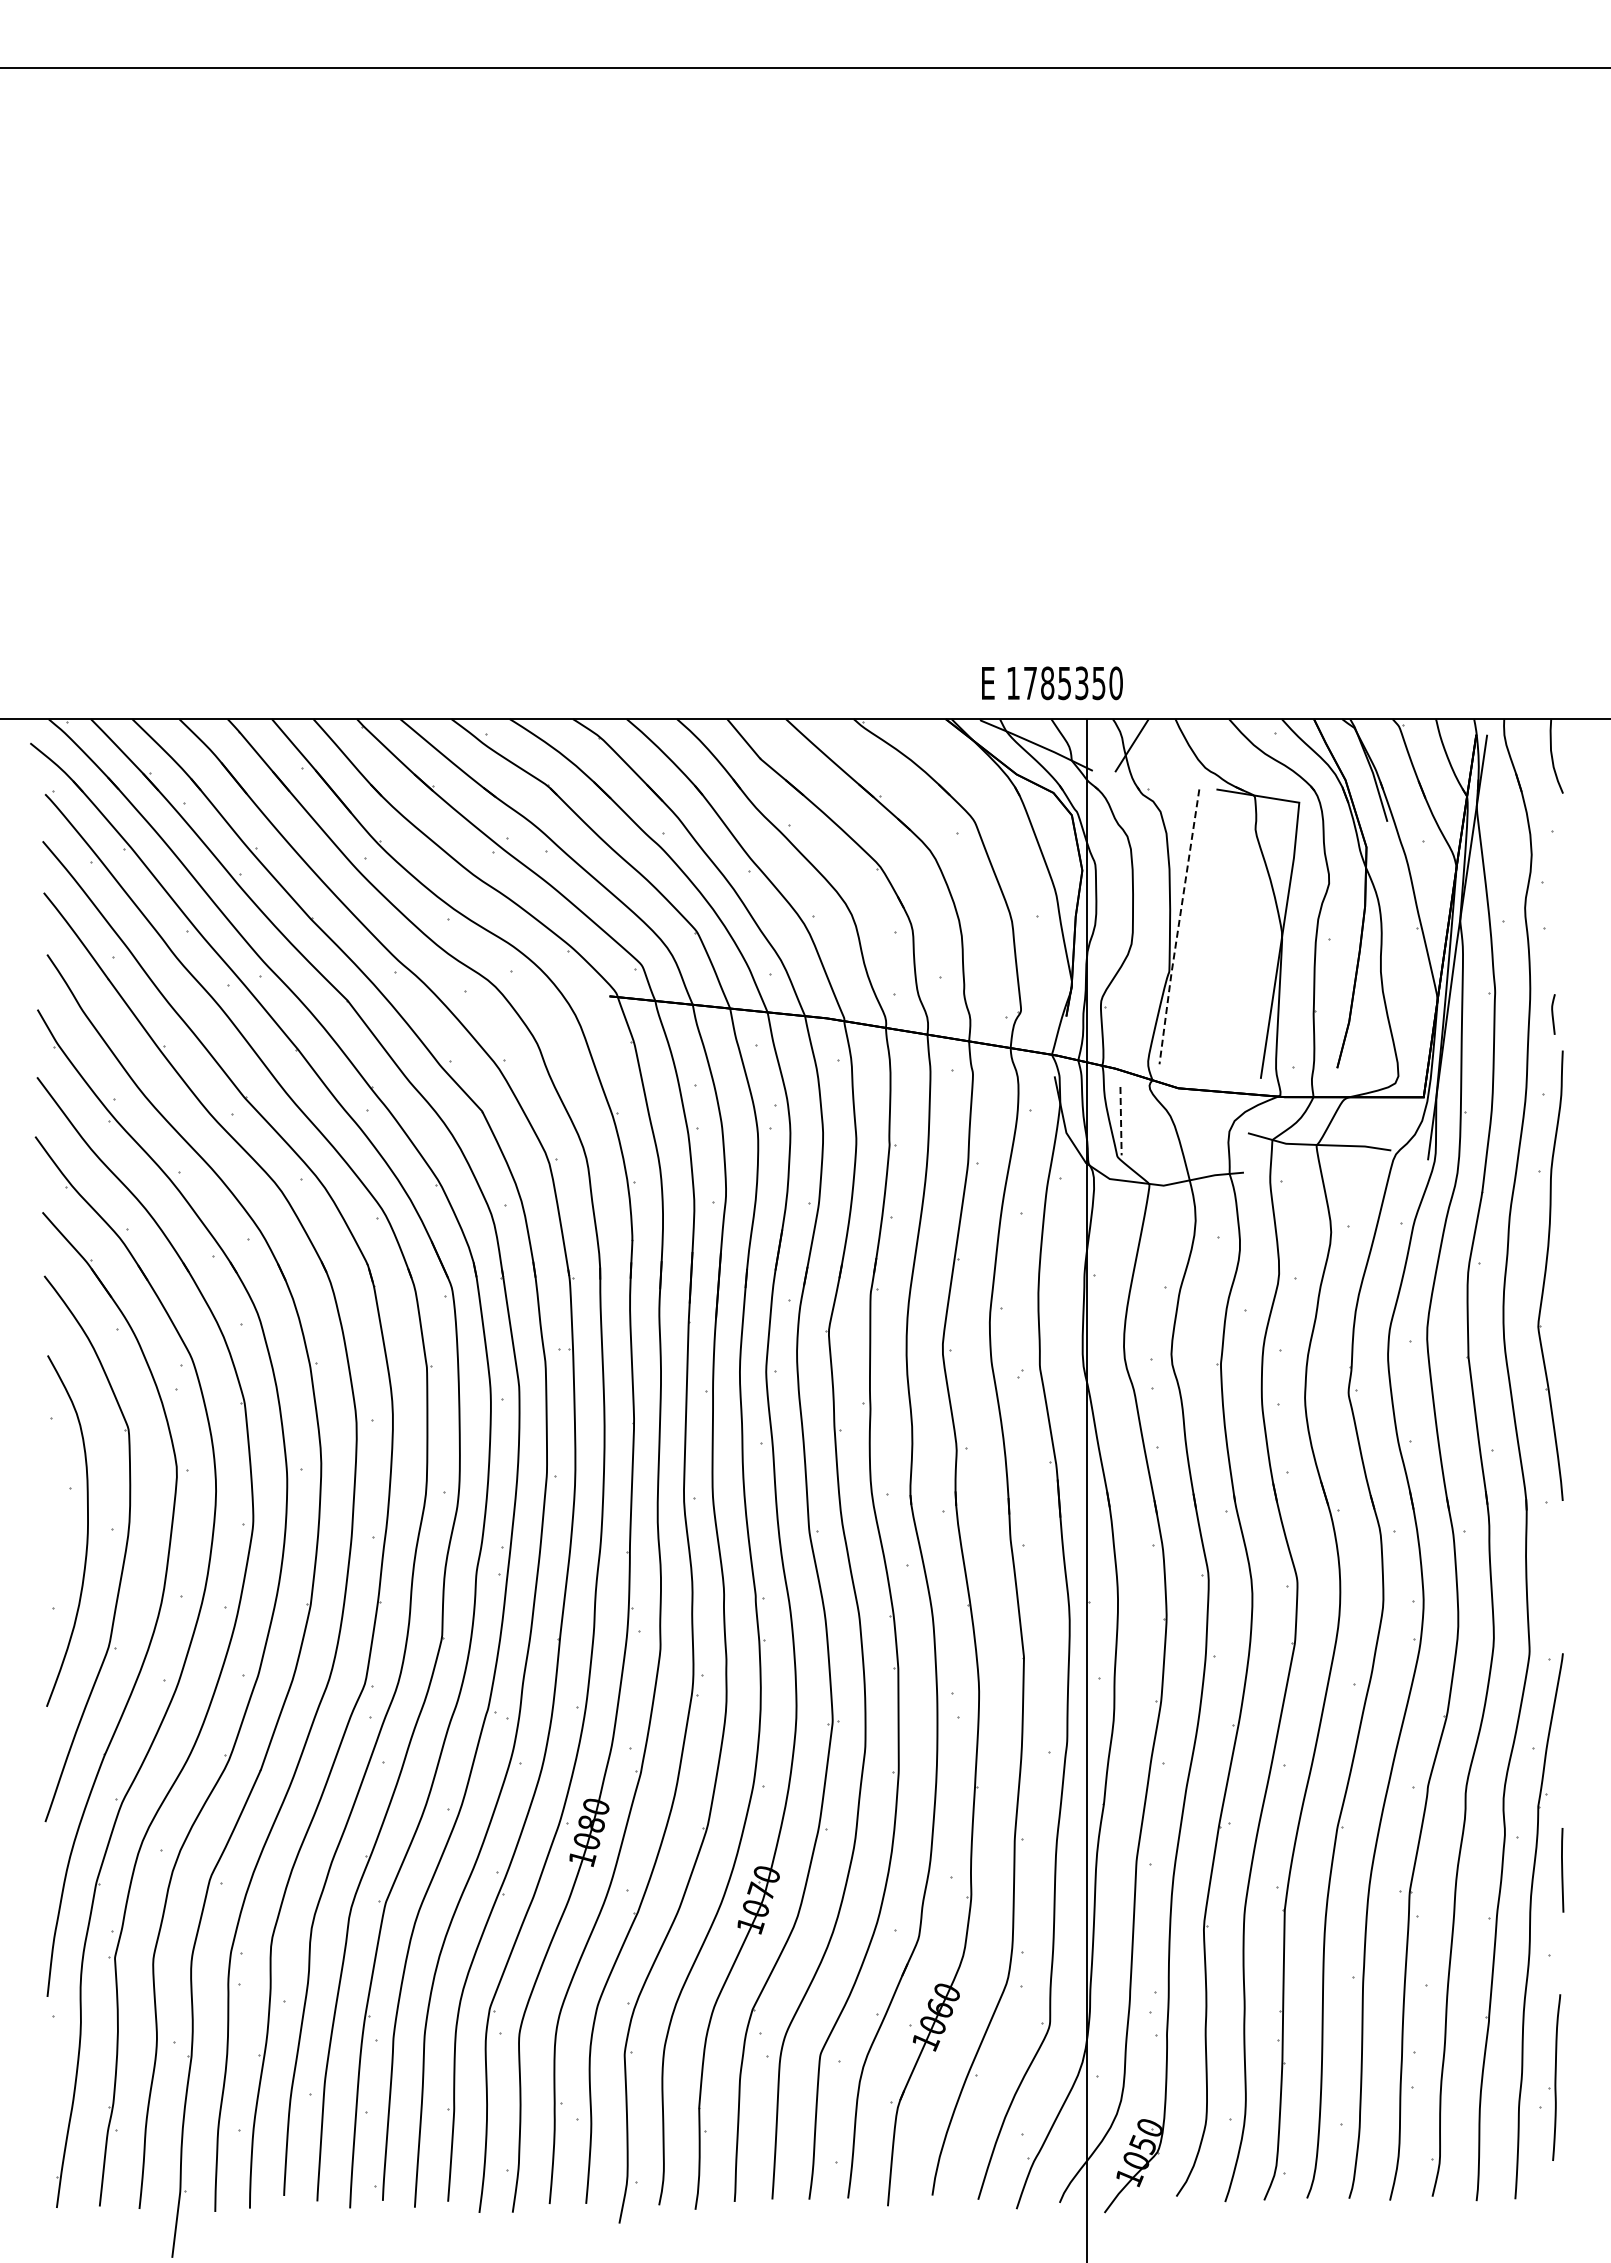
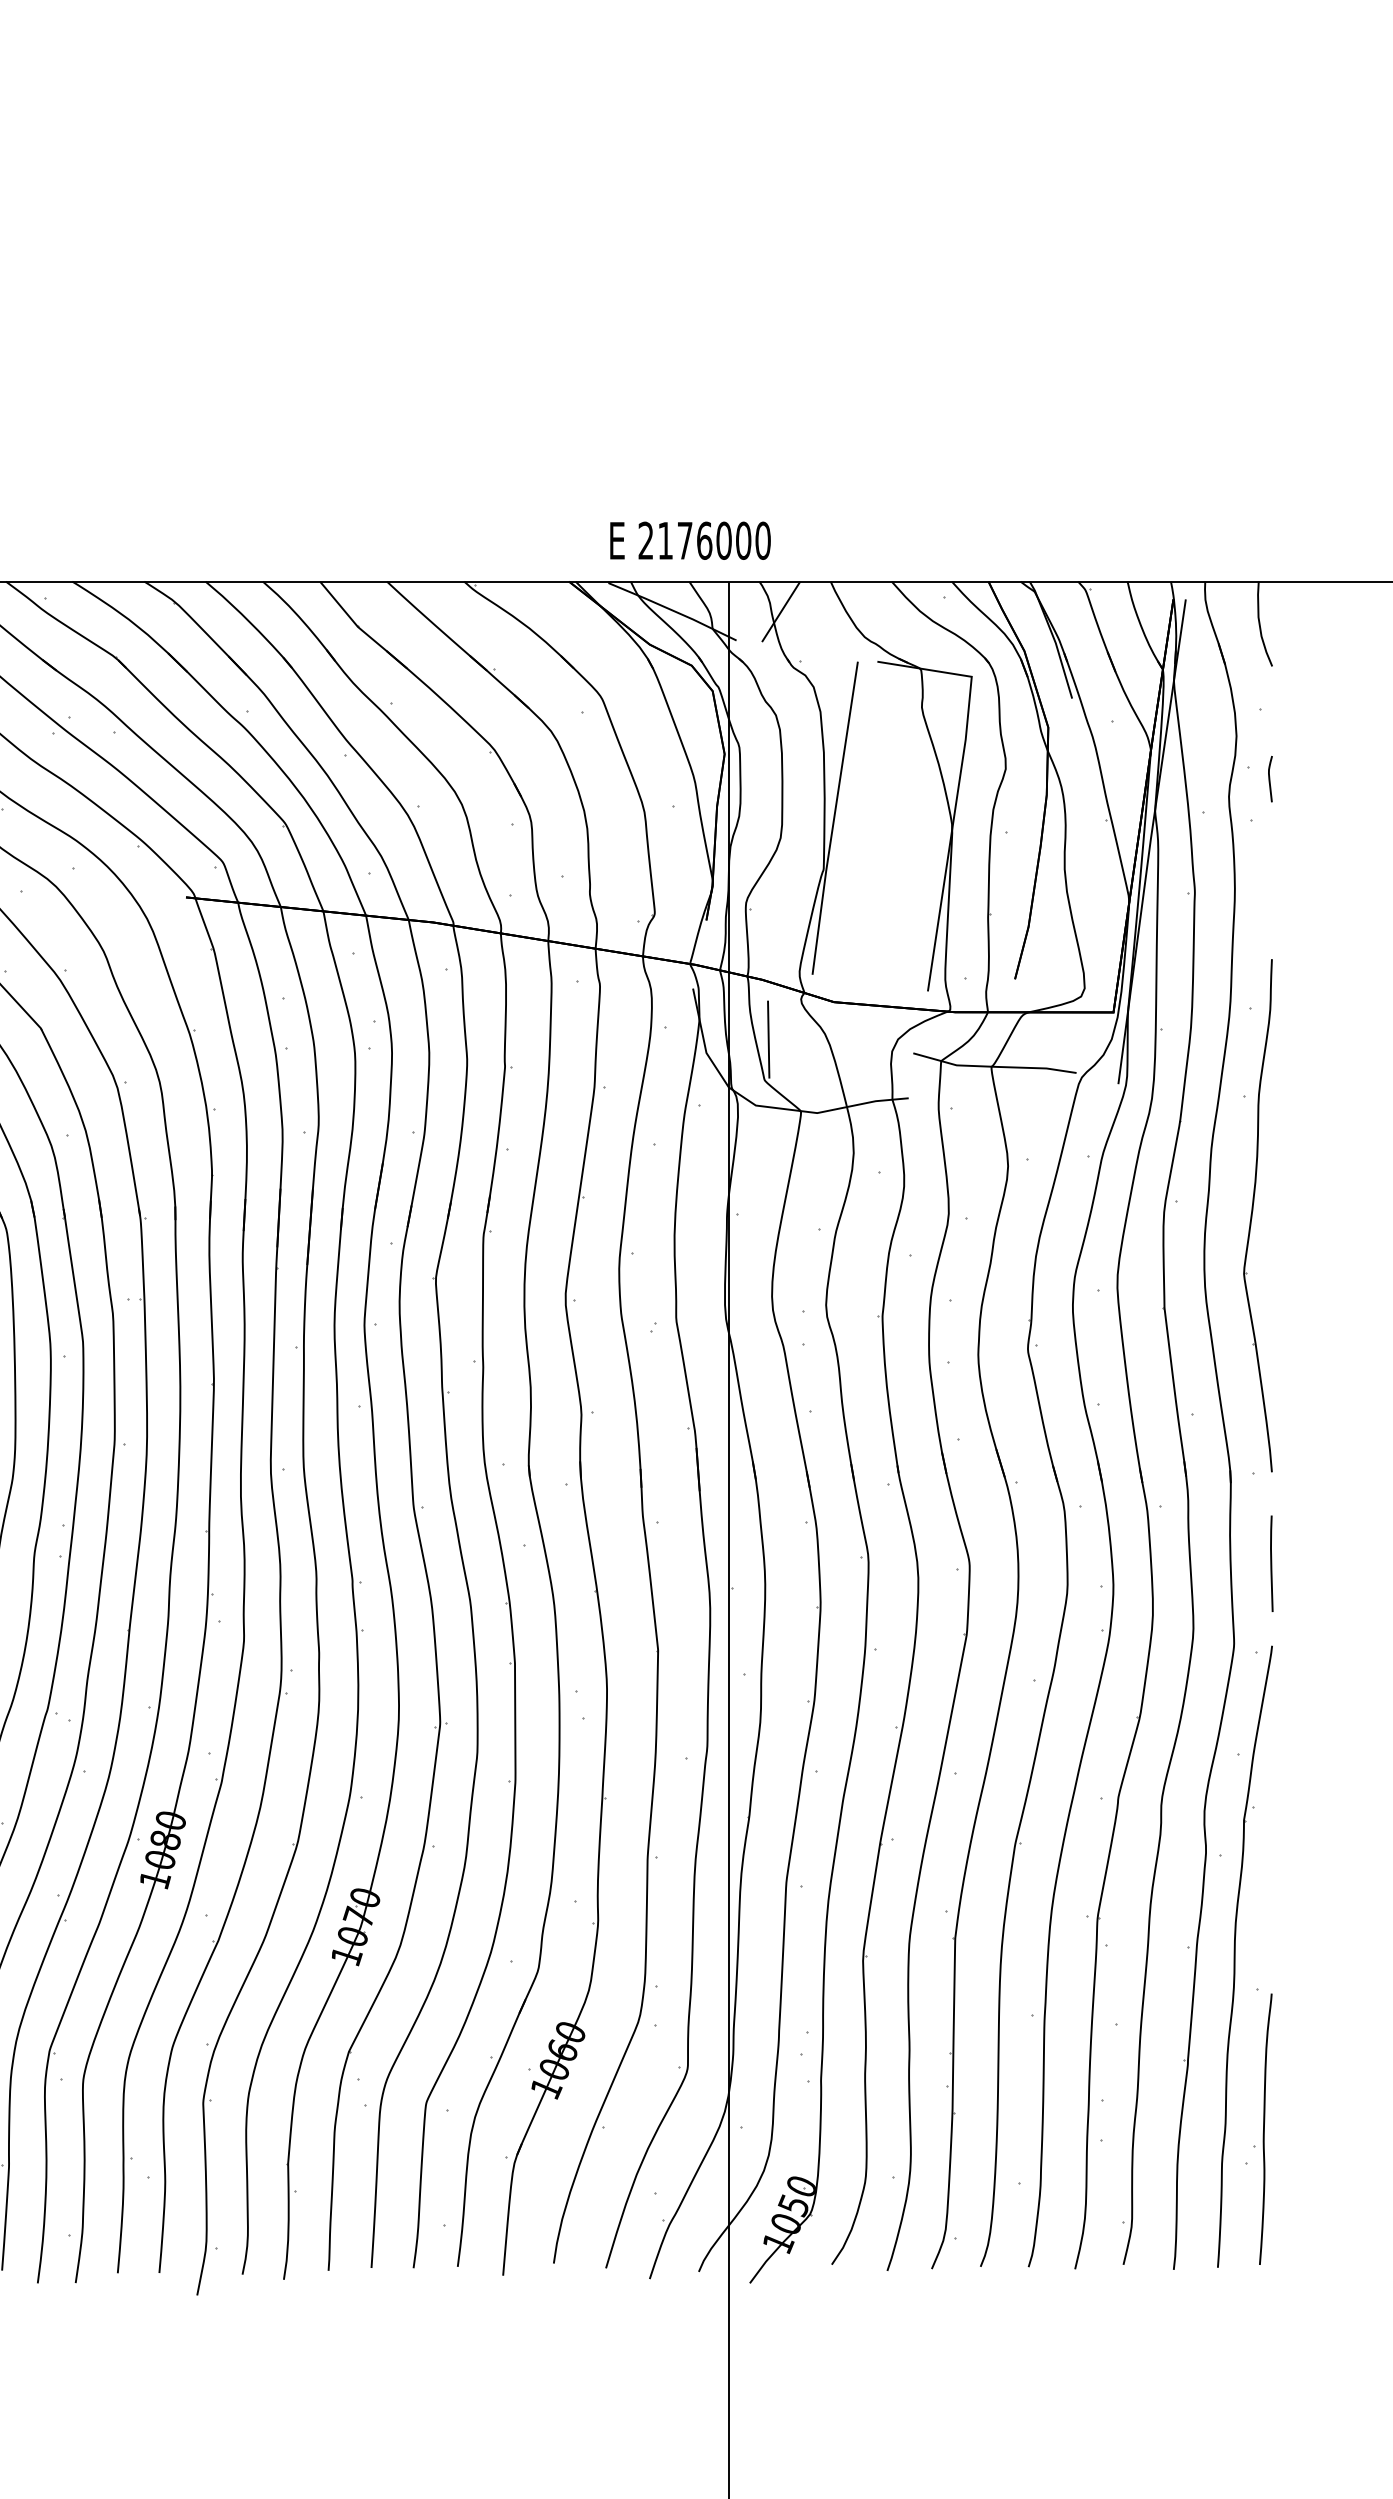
text: (1055, 683) -> (694, 541), 1785350 -> 2176000
line: (1178, 927) -> (834, 818), dashed -> solid
curve: (1553, 1014) -> (1270, 779), moved
line: (1121, 1121) -> (769, 1039), dashed -> solid
line: (1562, 1870) -> (1271, 1564), moved
part: (1554, 2077) -> (1262, 2129), size x1.43

